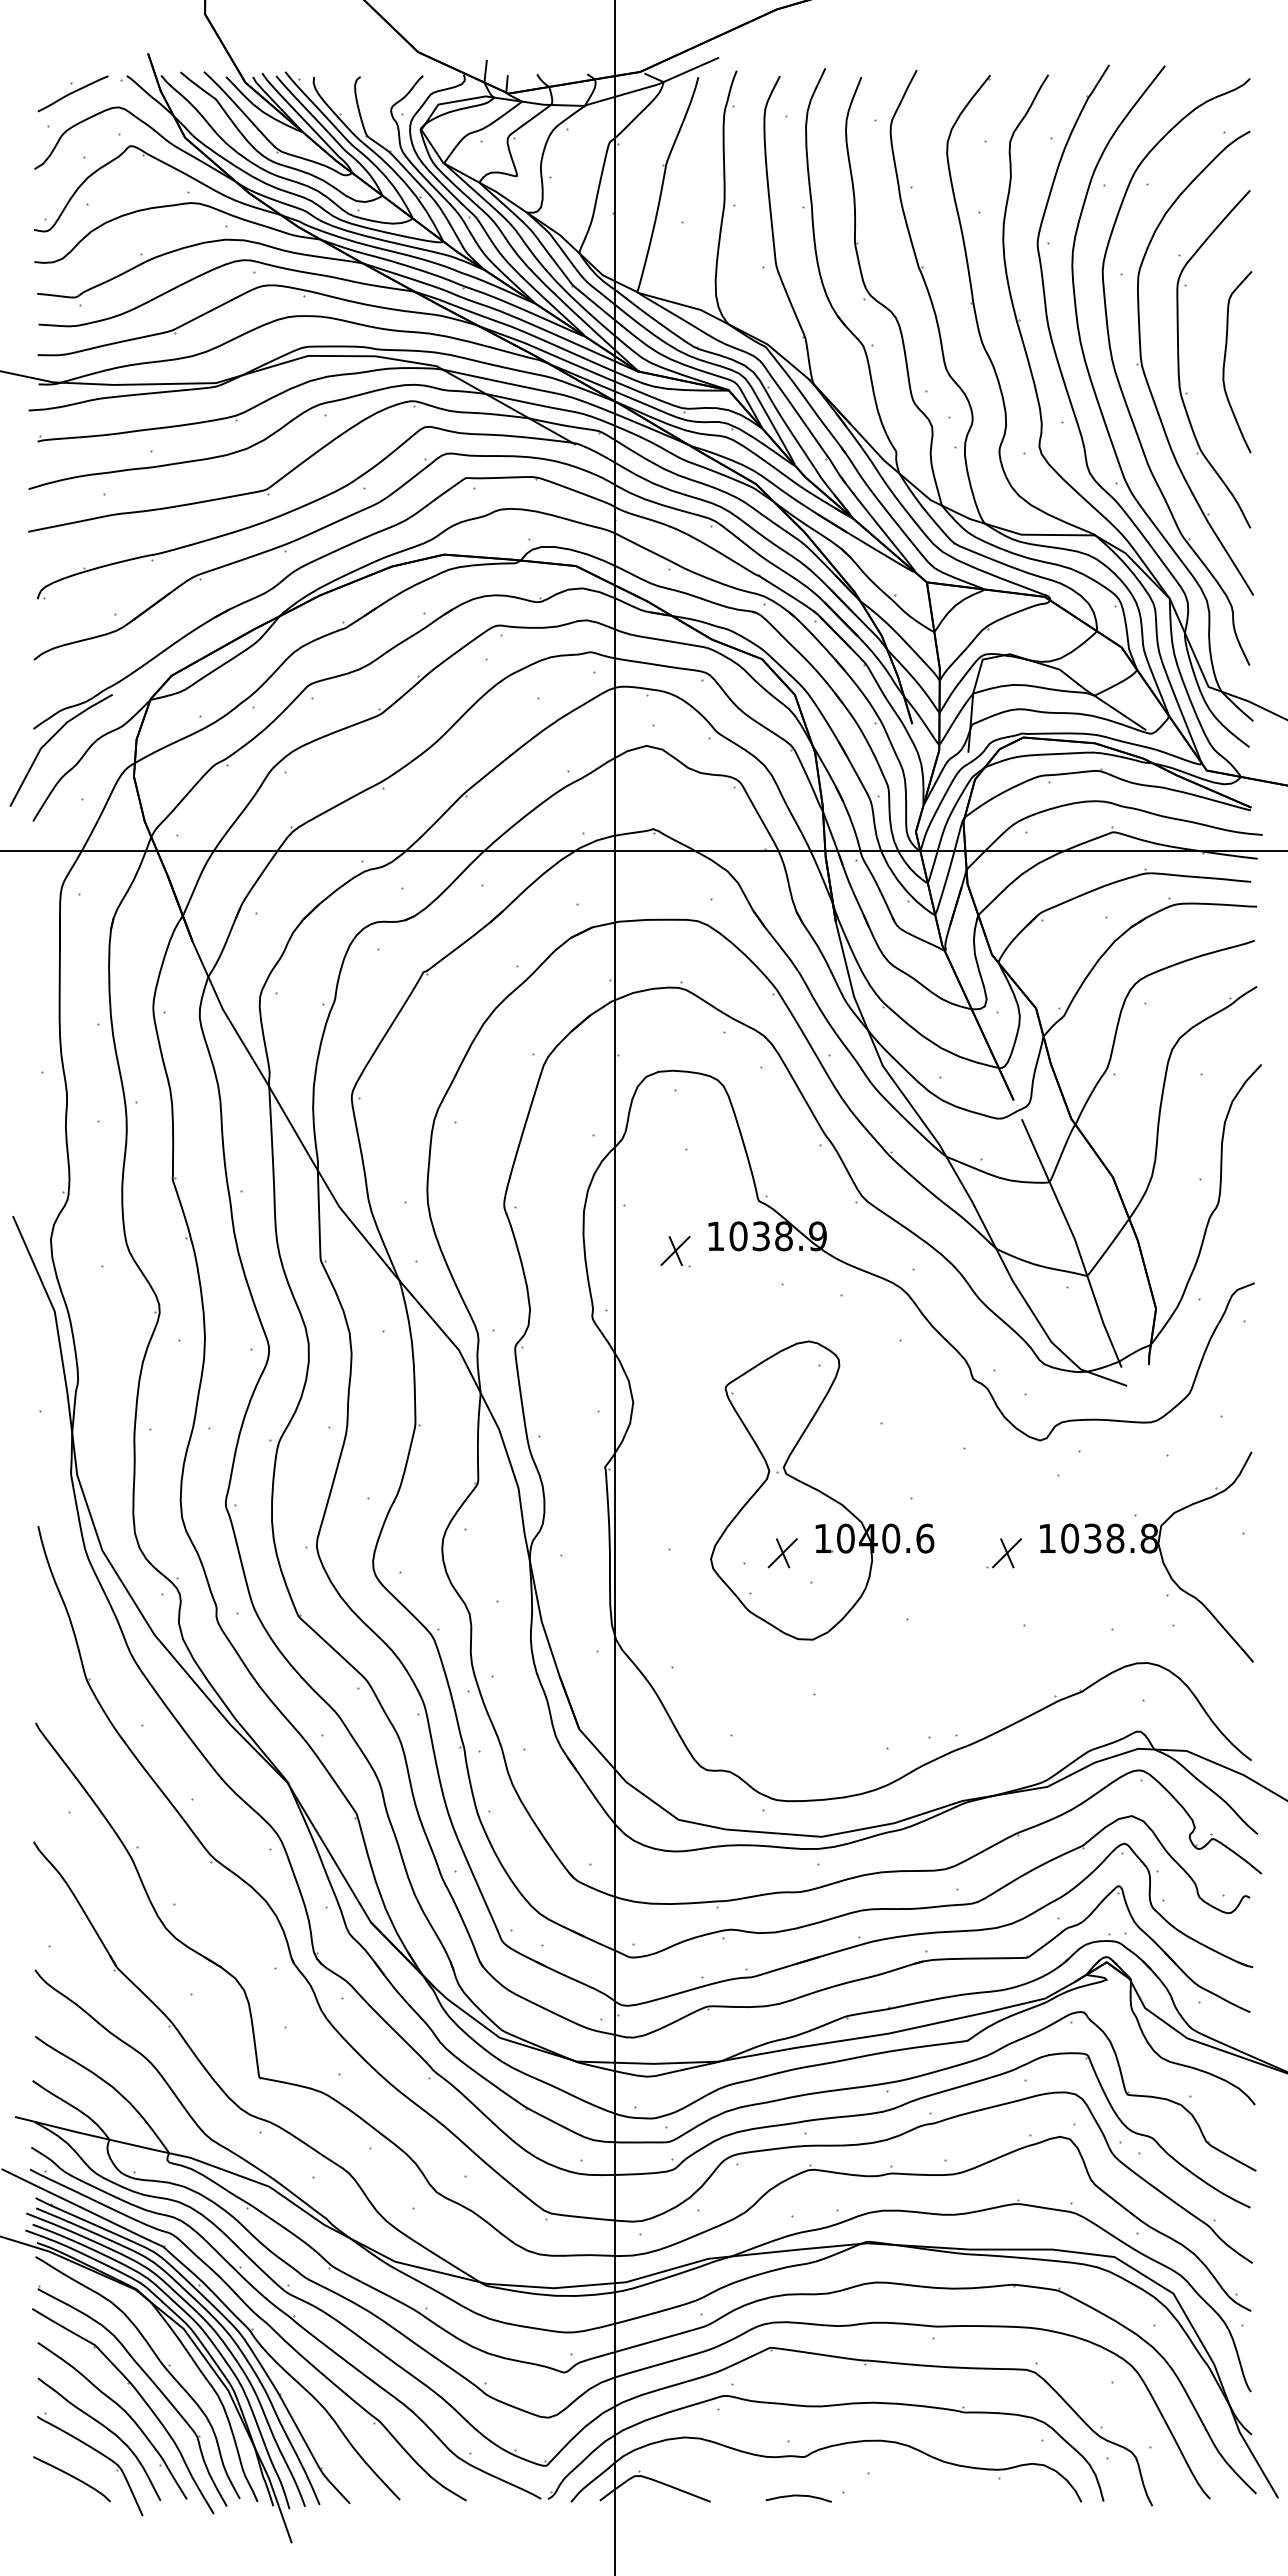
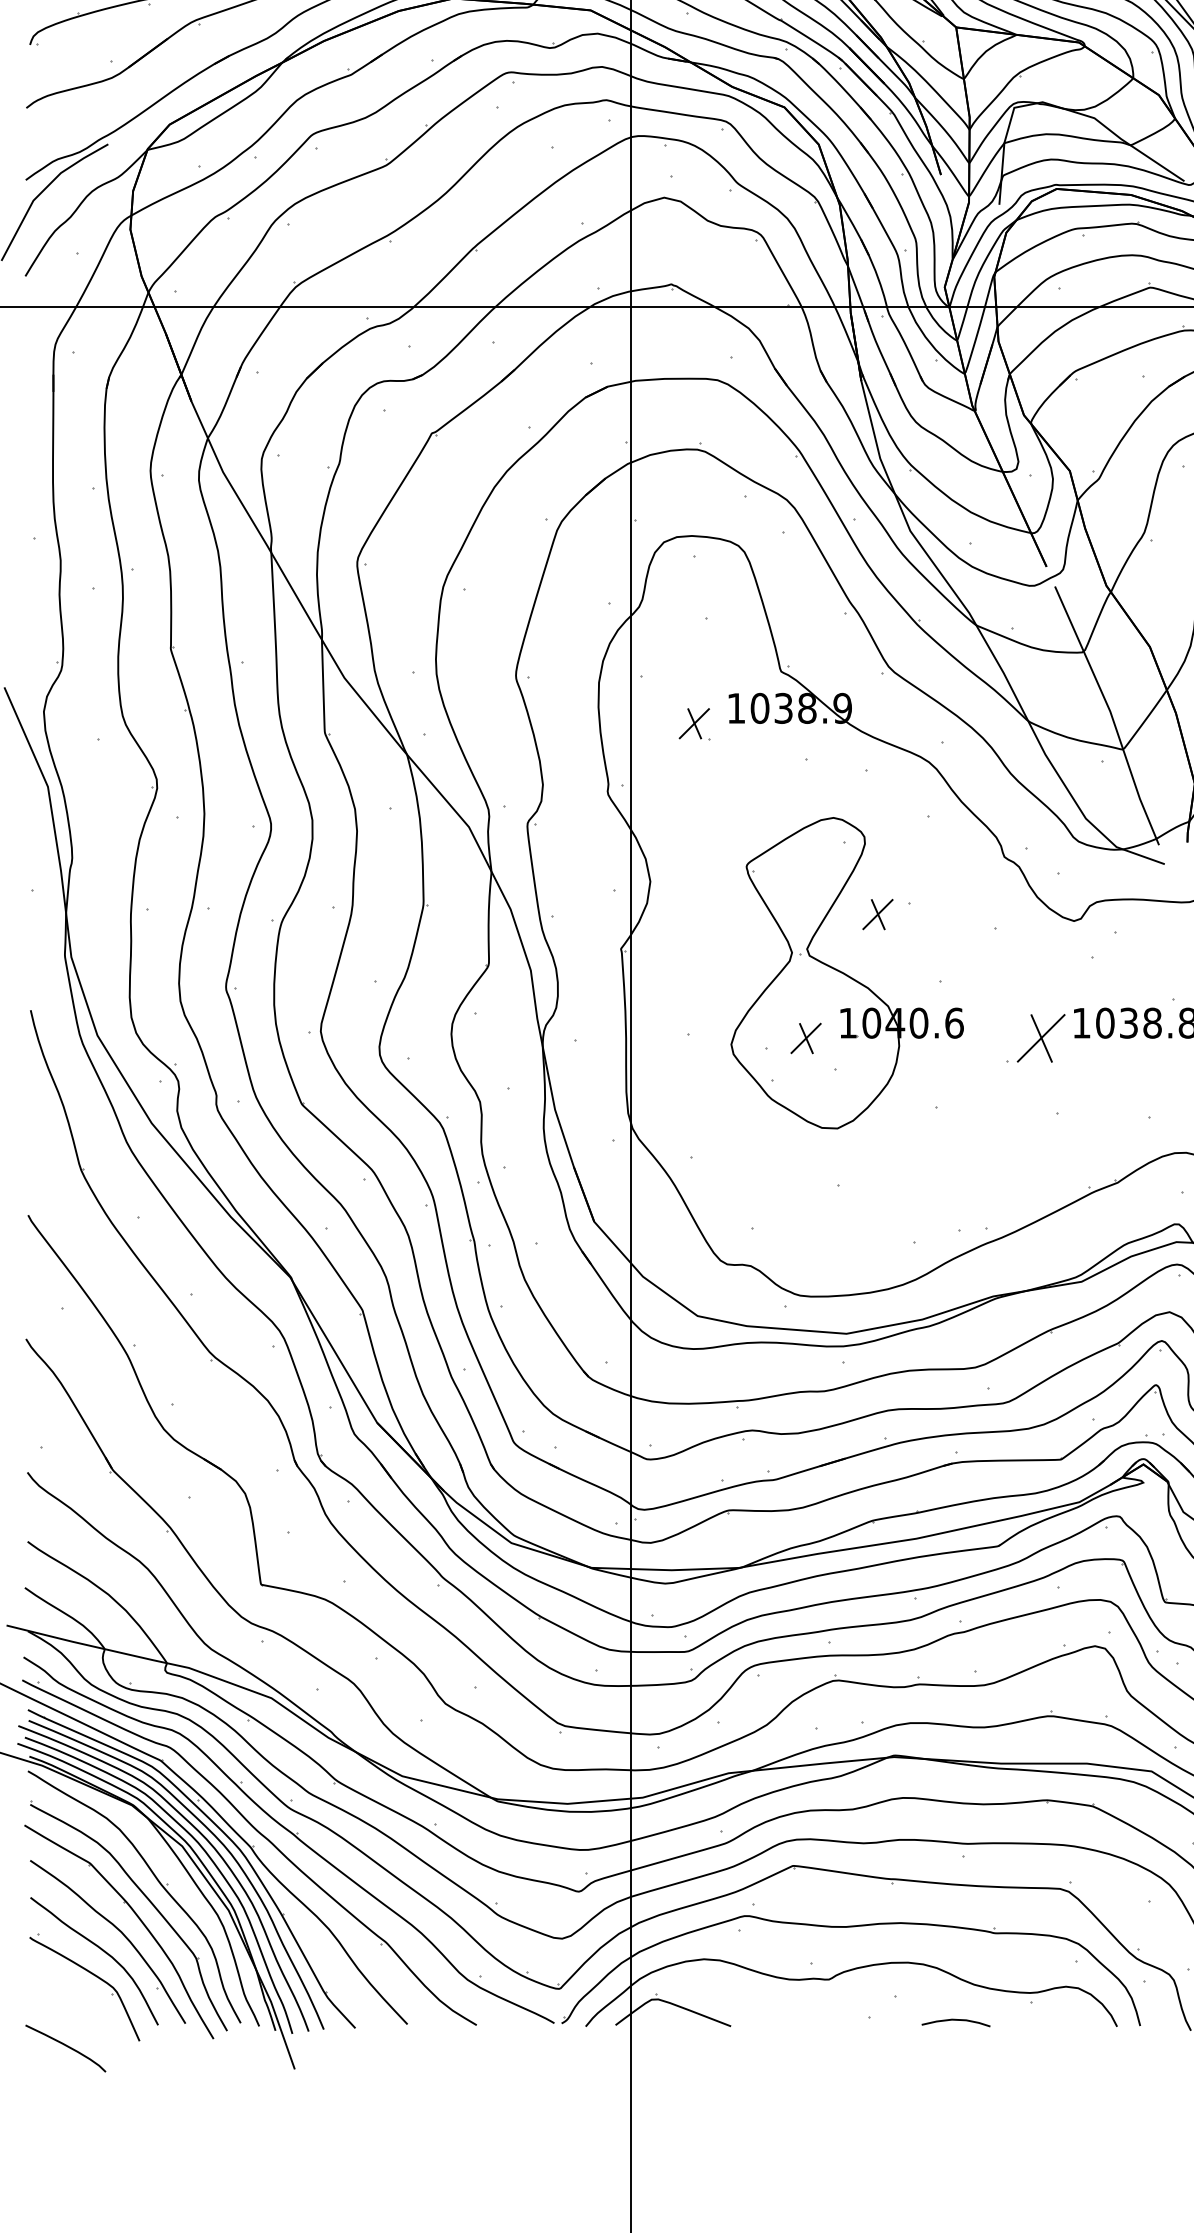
part: (851, 1434) -> (877, 914), added
part: (1004, 1553) -> (1037, 1038), size x1.6
curve: (72, 2477) -> (66, 2046), moved
curve: (798, 2496) -> (955, 2020), moved

